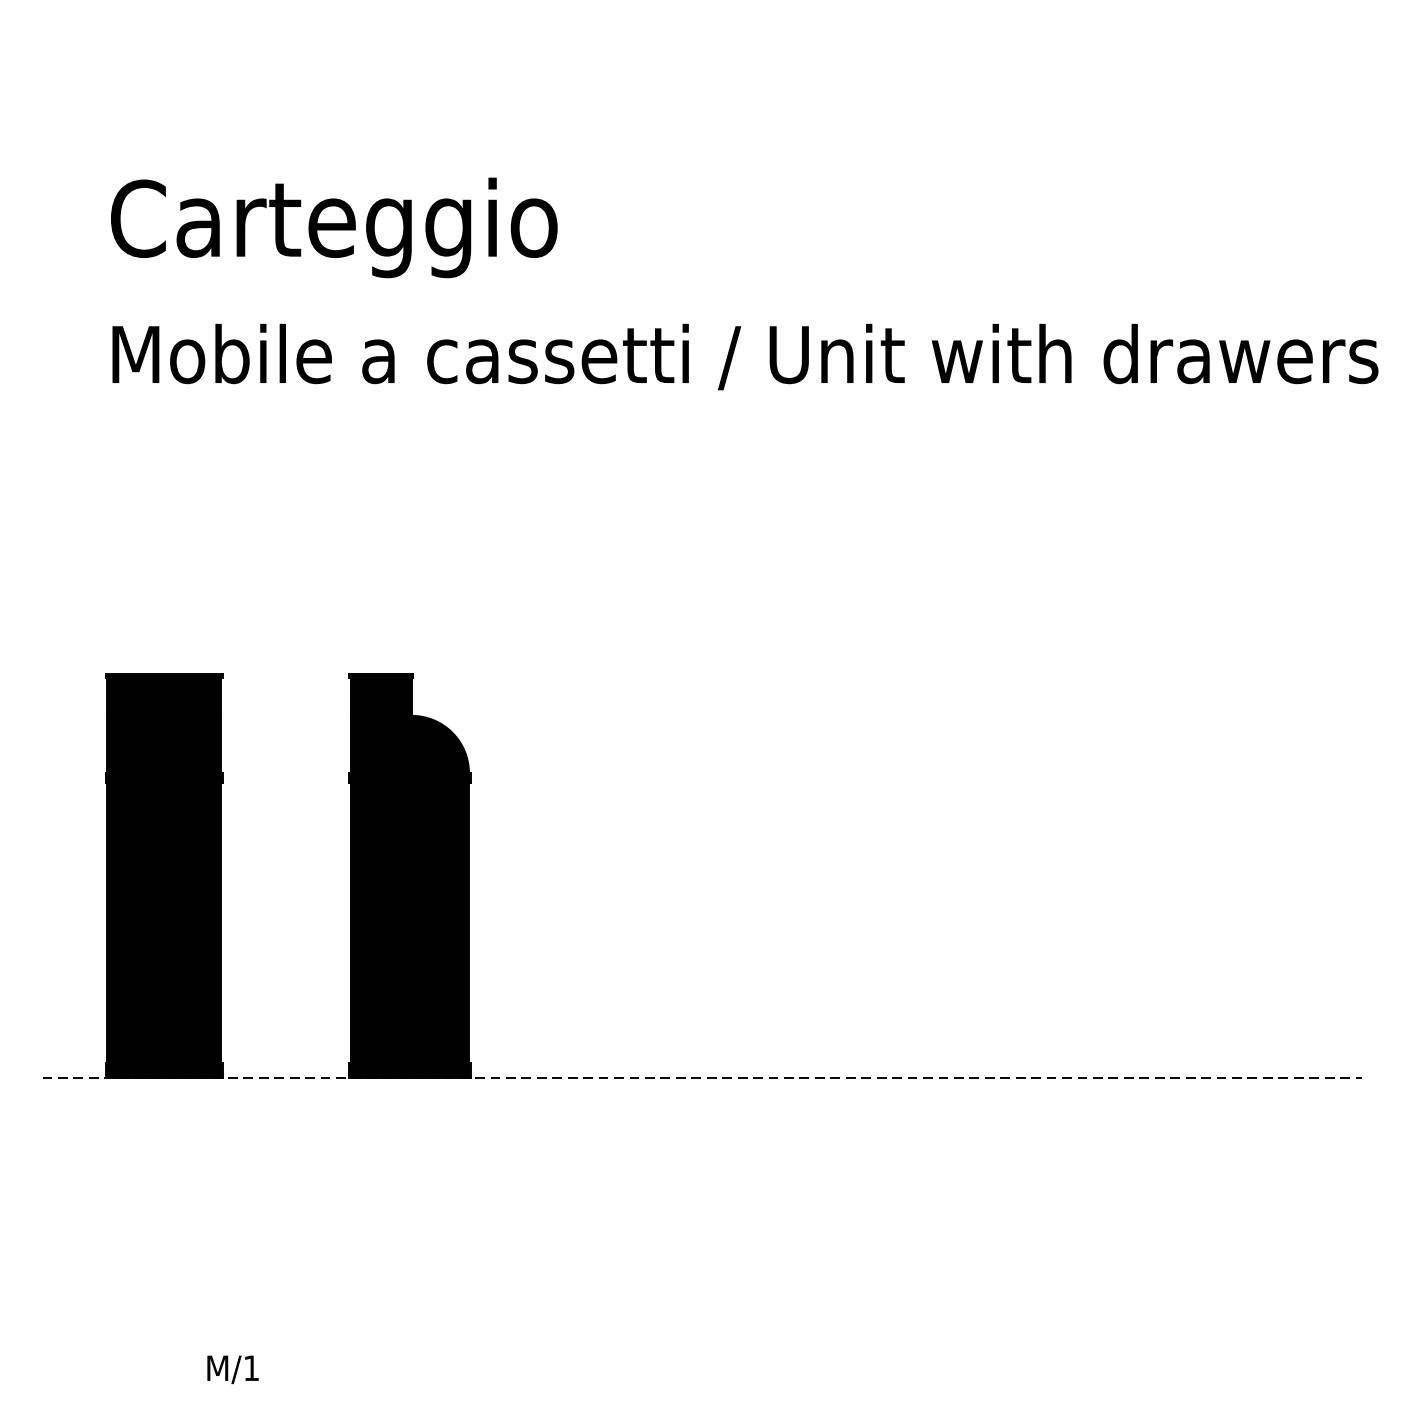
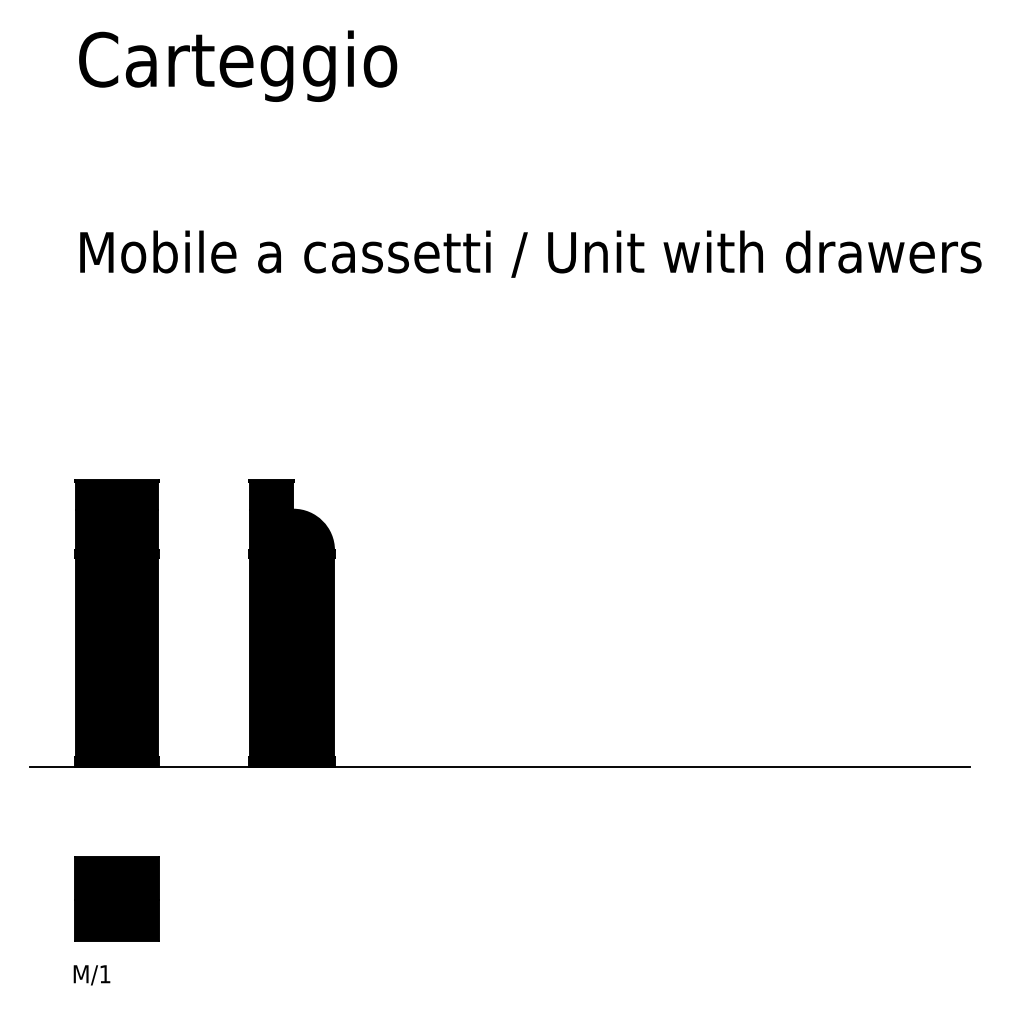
text: (334, 226) -> (238, 65), moved
line: (702, 1077) -> (500, 767), dashed -> solid
part: (163, 1261) -> (116, 898), added
text: (232, 1370) -> (91, 975), moved

